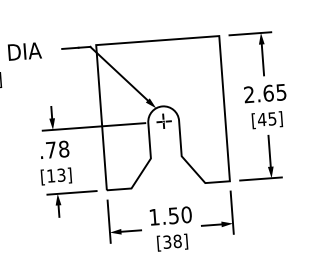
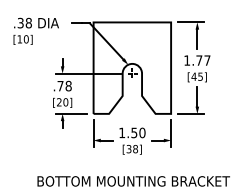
text: (265, 93) -> (197, 60), 2.65 -> 1.77
text: (56, 175) -> (62, 102), [13] -> [20]

